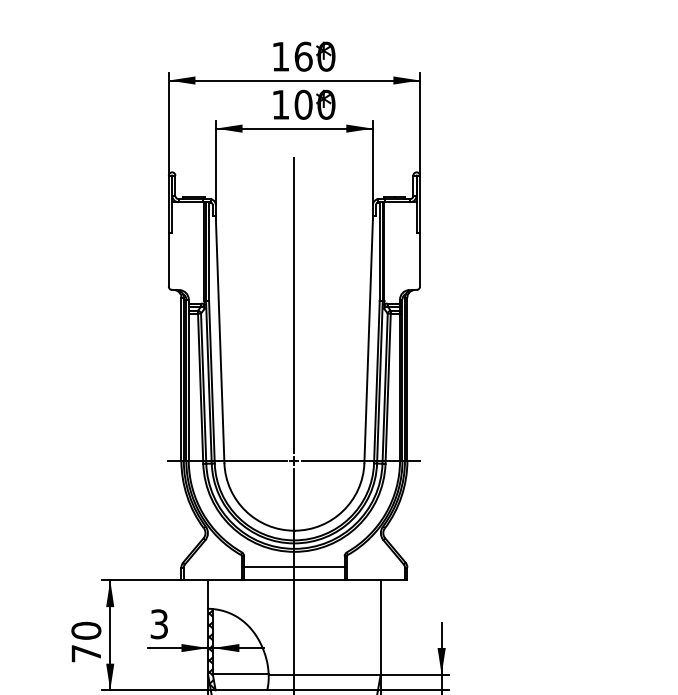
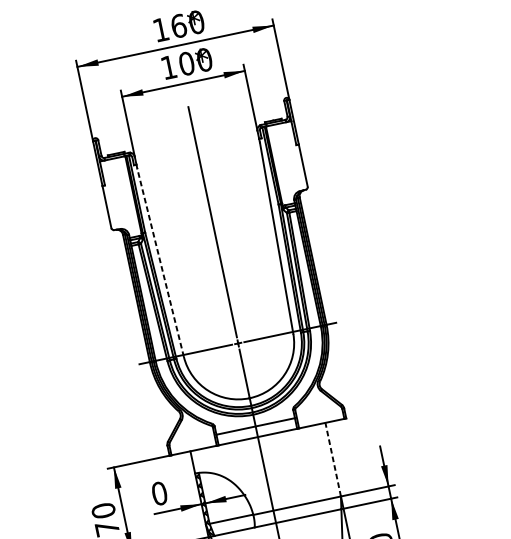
line: (220, 341) -> (160, 262), solid -> dashed
text: (159, 624) -> (159, 493), 3 -> 0
line: (380, 627) -> (333, 459), solid -> dashed

